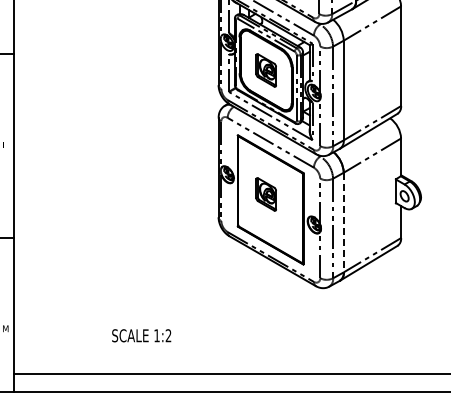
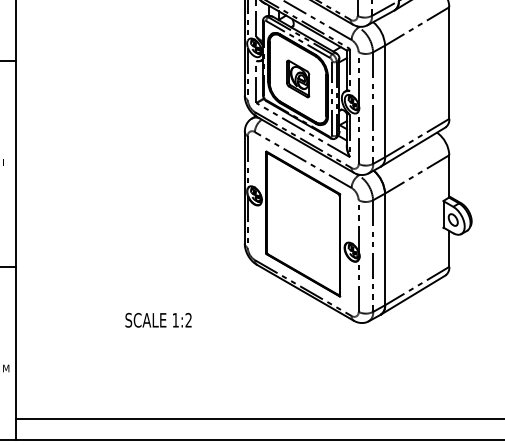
part: (265, 194) -> (297, 218), removed
line: (343, 222) -> (384, 249), dashed -> solid
text: (141, 335) -> (158, 320), moved

